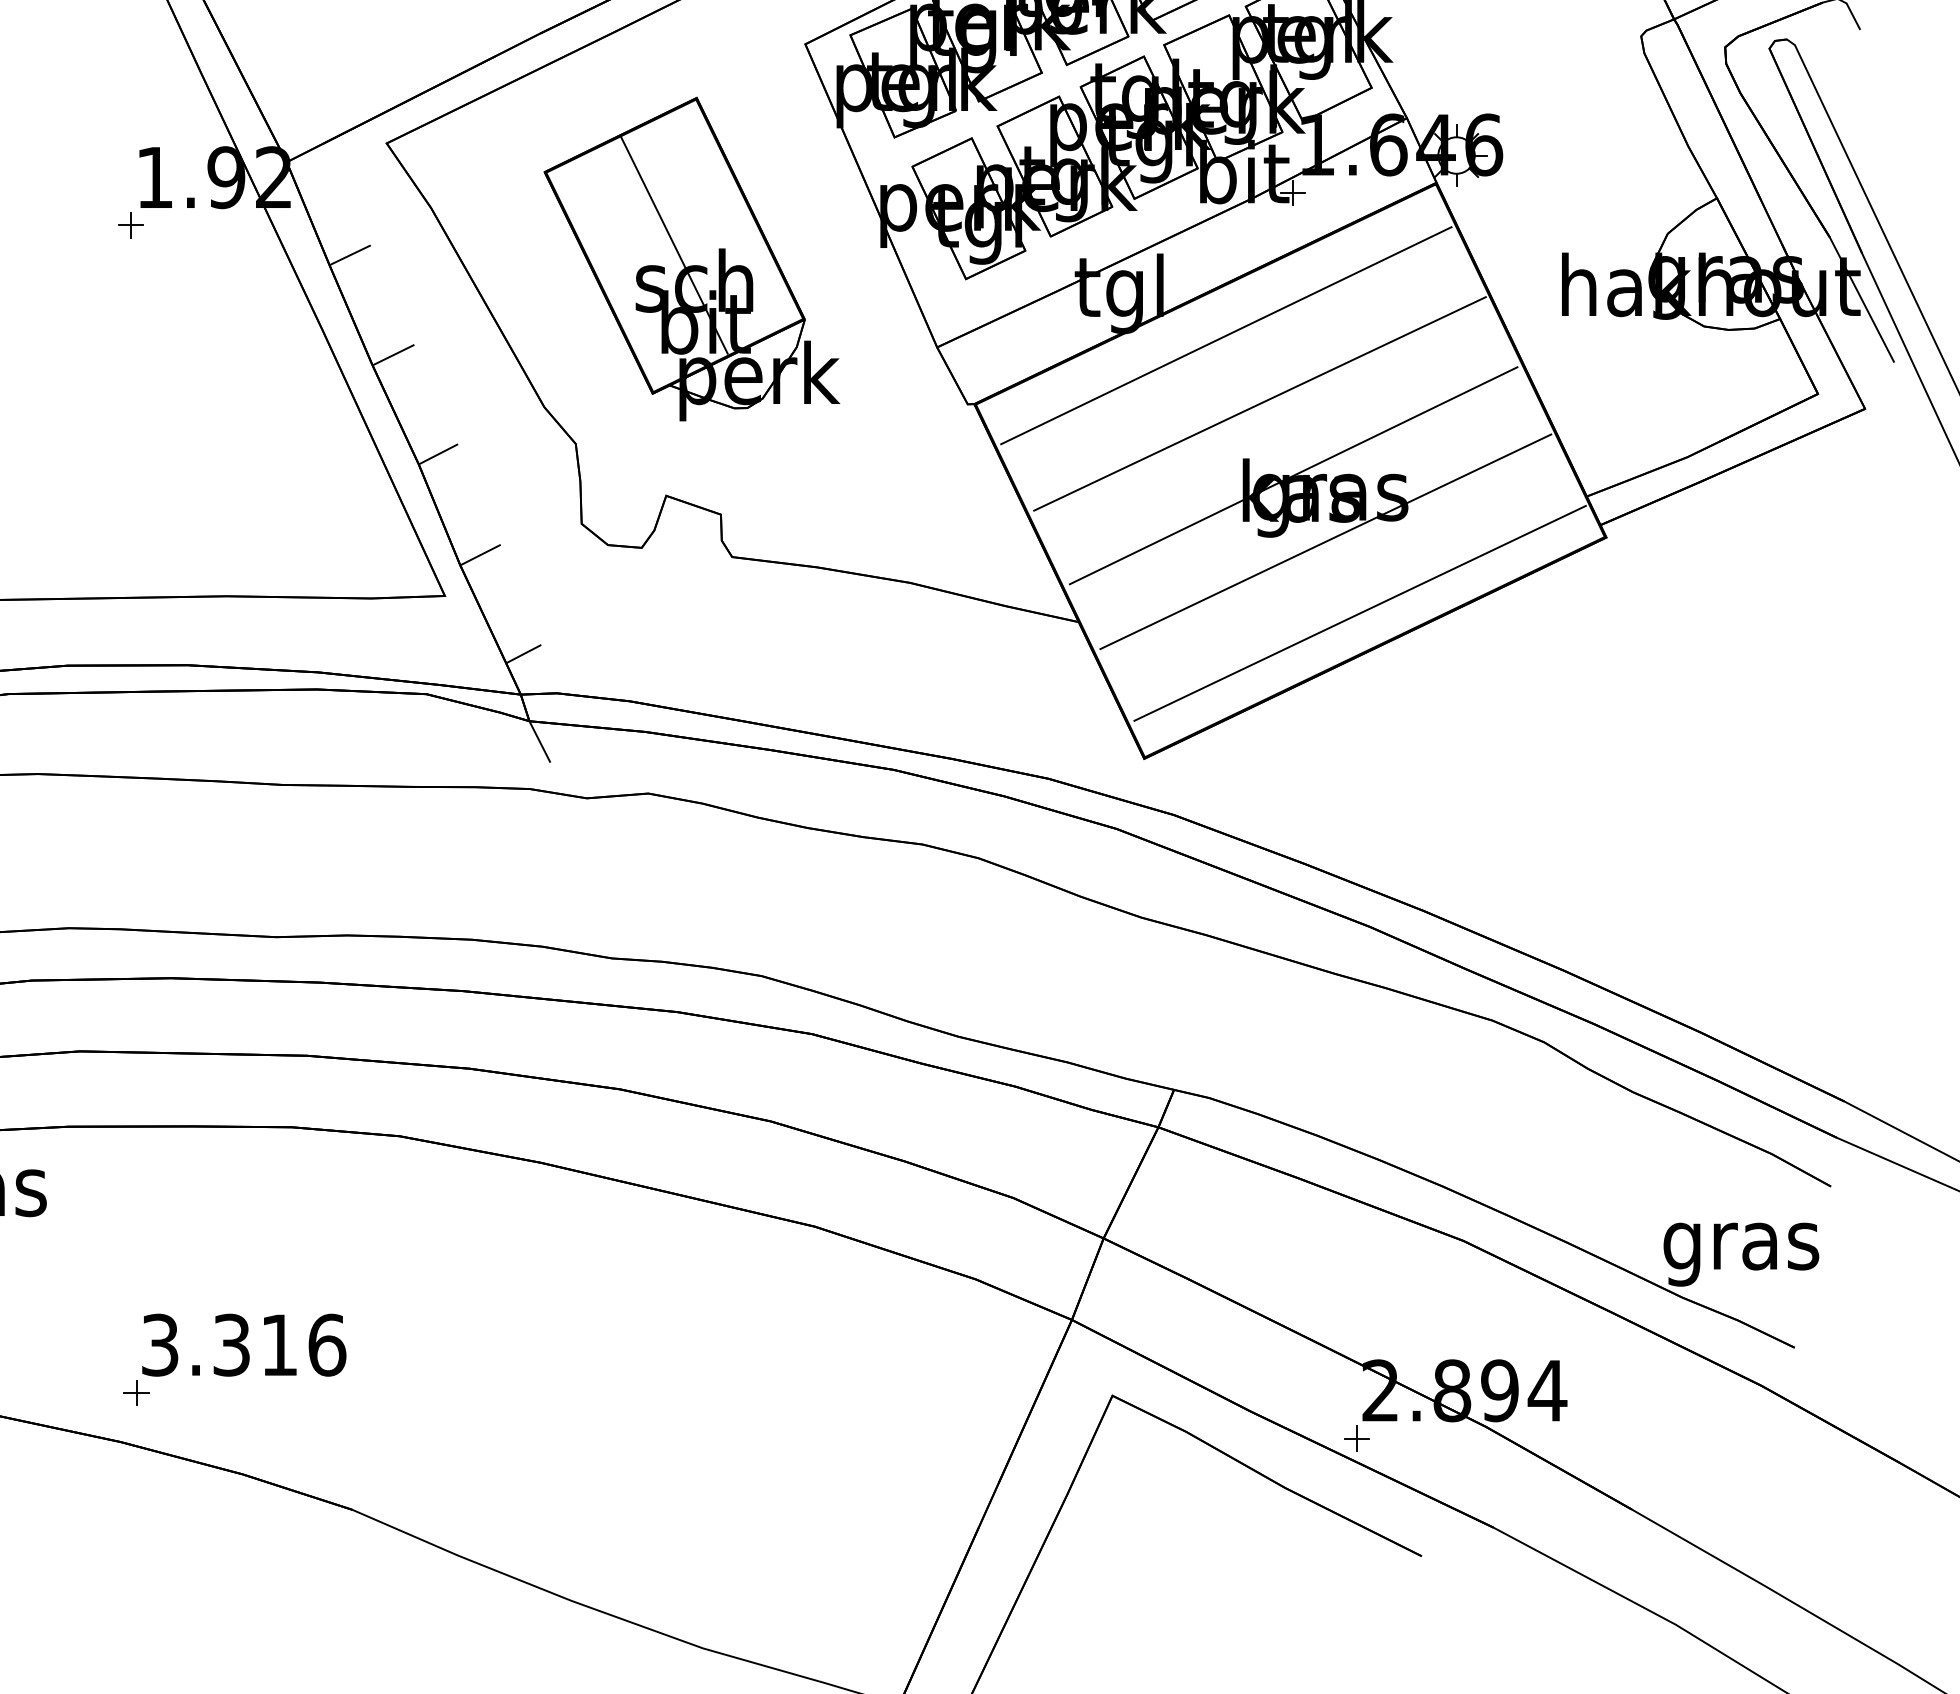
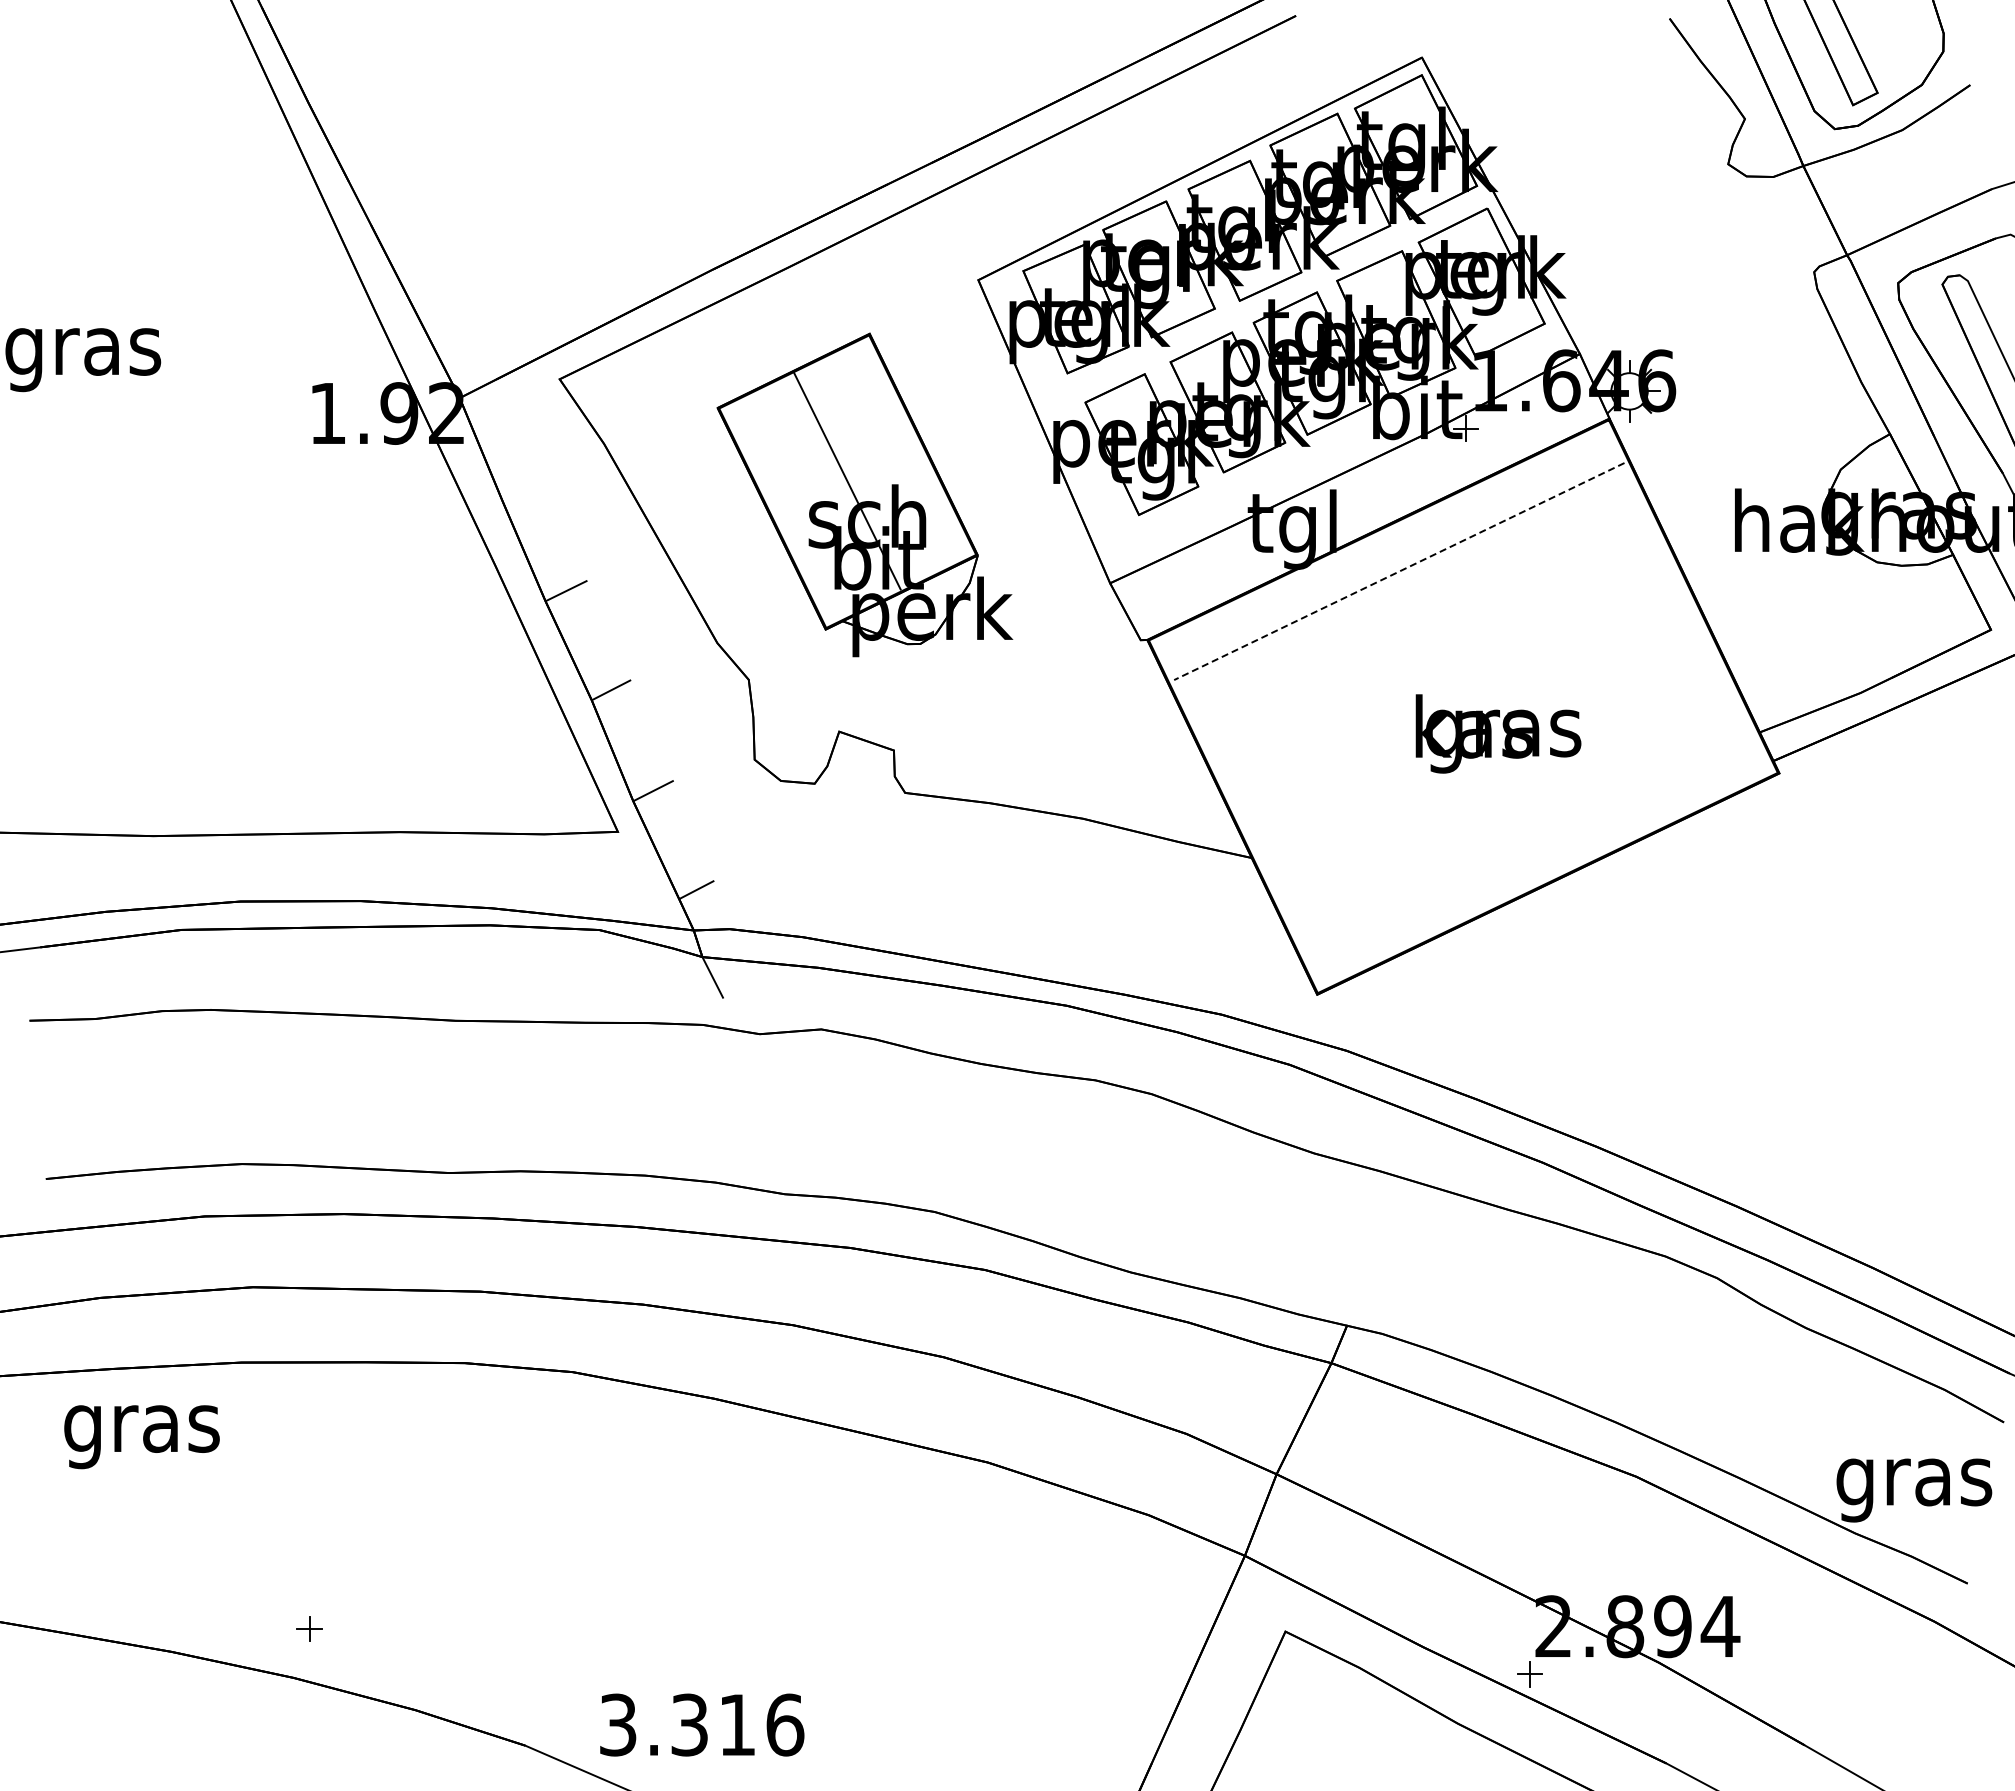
part: (130, 224) -> (303, 460), removed
line: (349, 255) -> (522, 491), removed
line: (1226, 335) -> (1399, 571), solid -> dashed
line: (1259, 403) -> (1432, 639), removed
line: (1293, 475) -> (1466, 711), removed
line: (1325, 541) -> (1498, 777), removed
line: (1359, 612) -> (1532, 848), removed
text: (244, 1344) -> (702, 1724), moved

